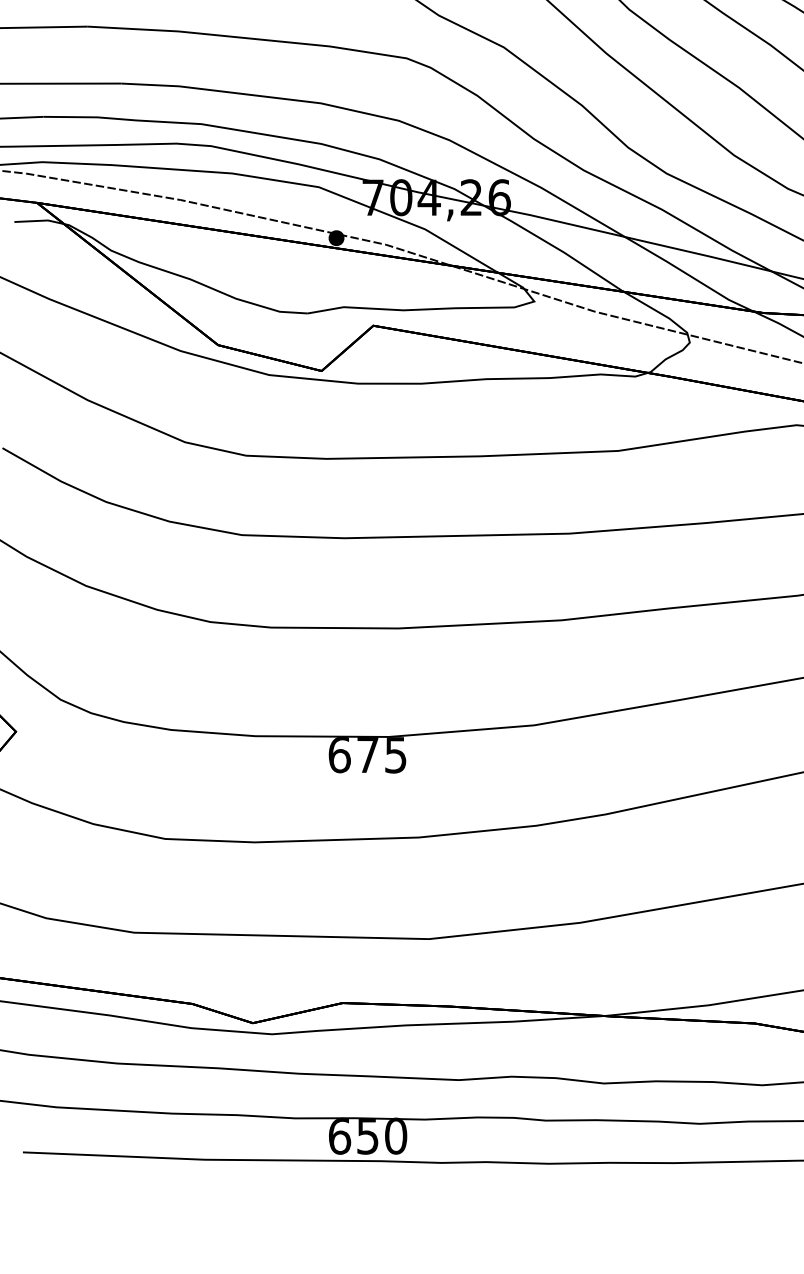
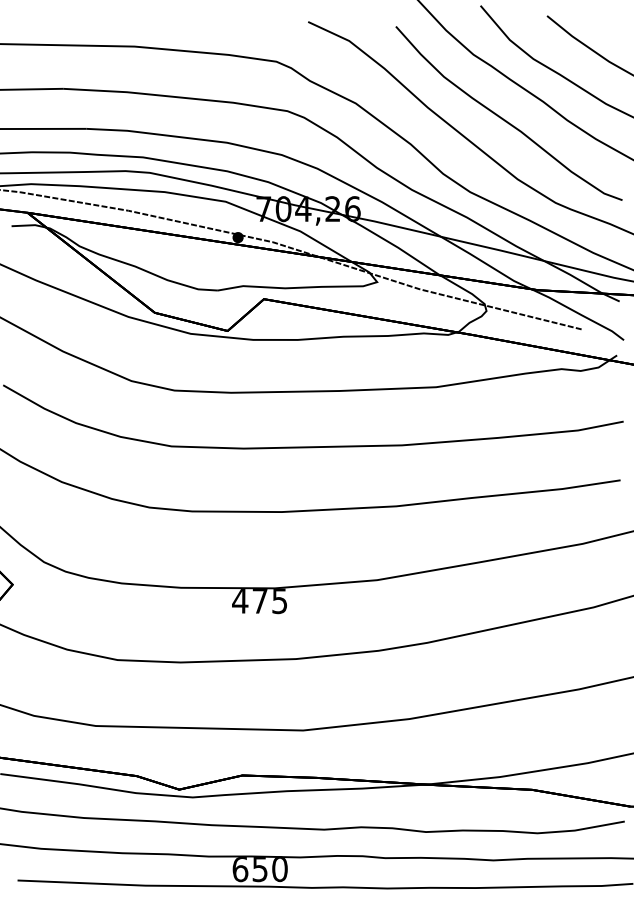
text: (339, 755) -> (240, 601), 675 -> 475

